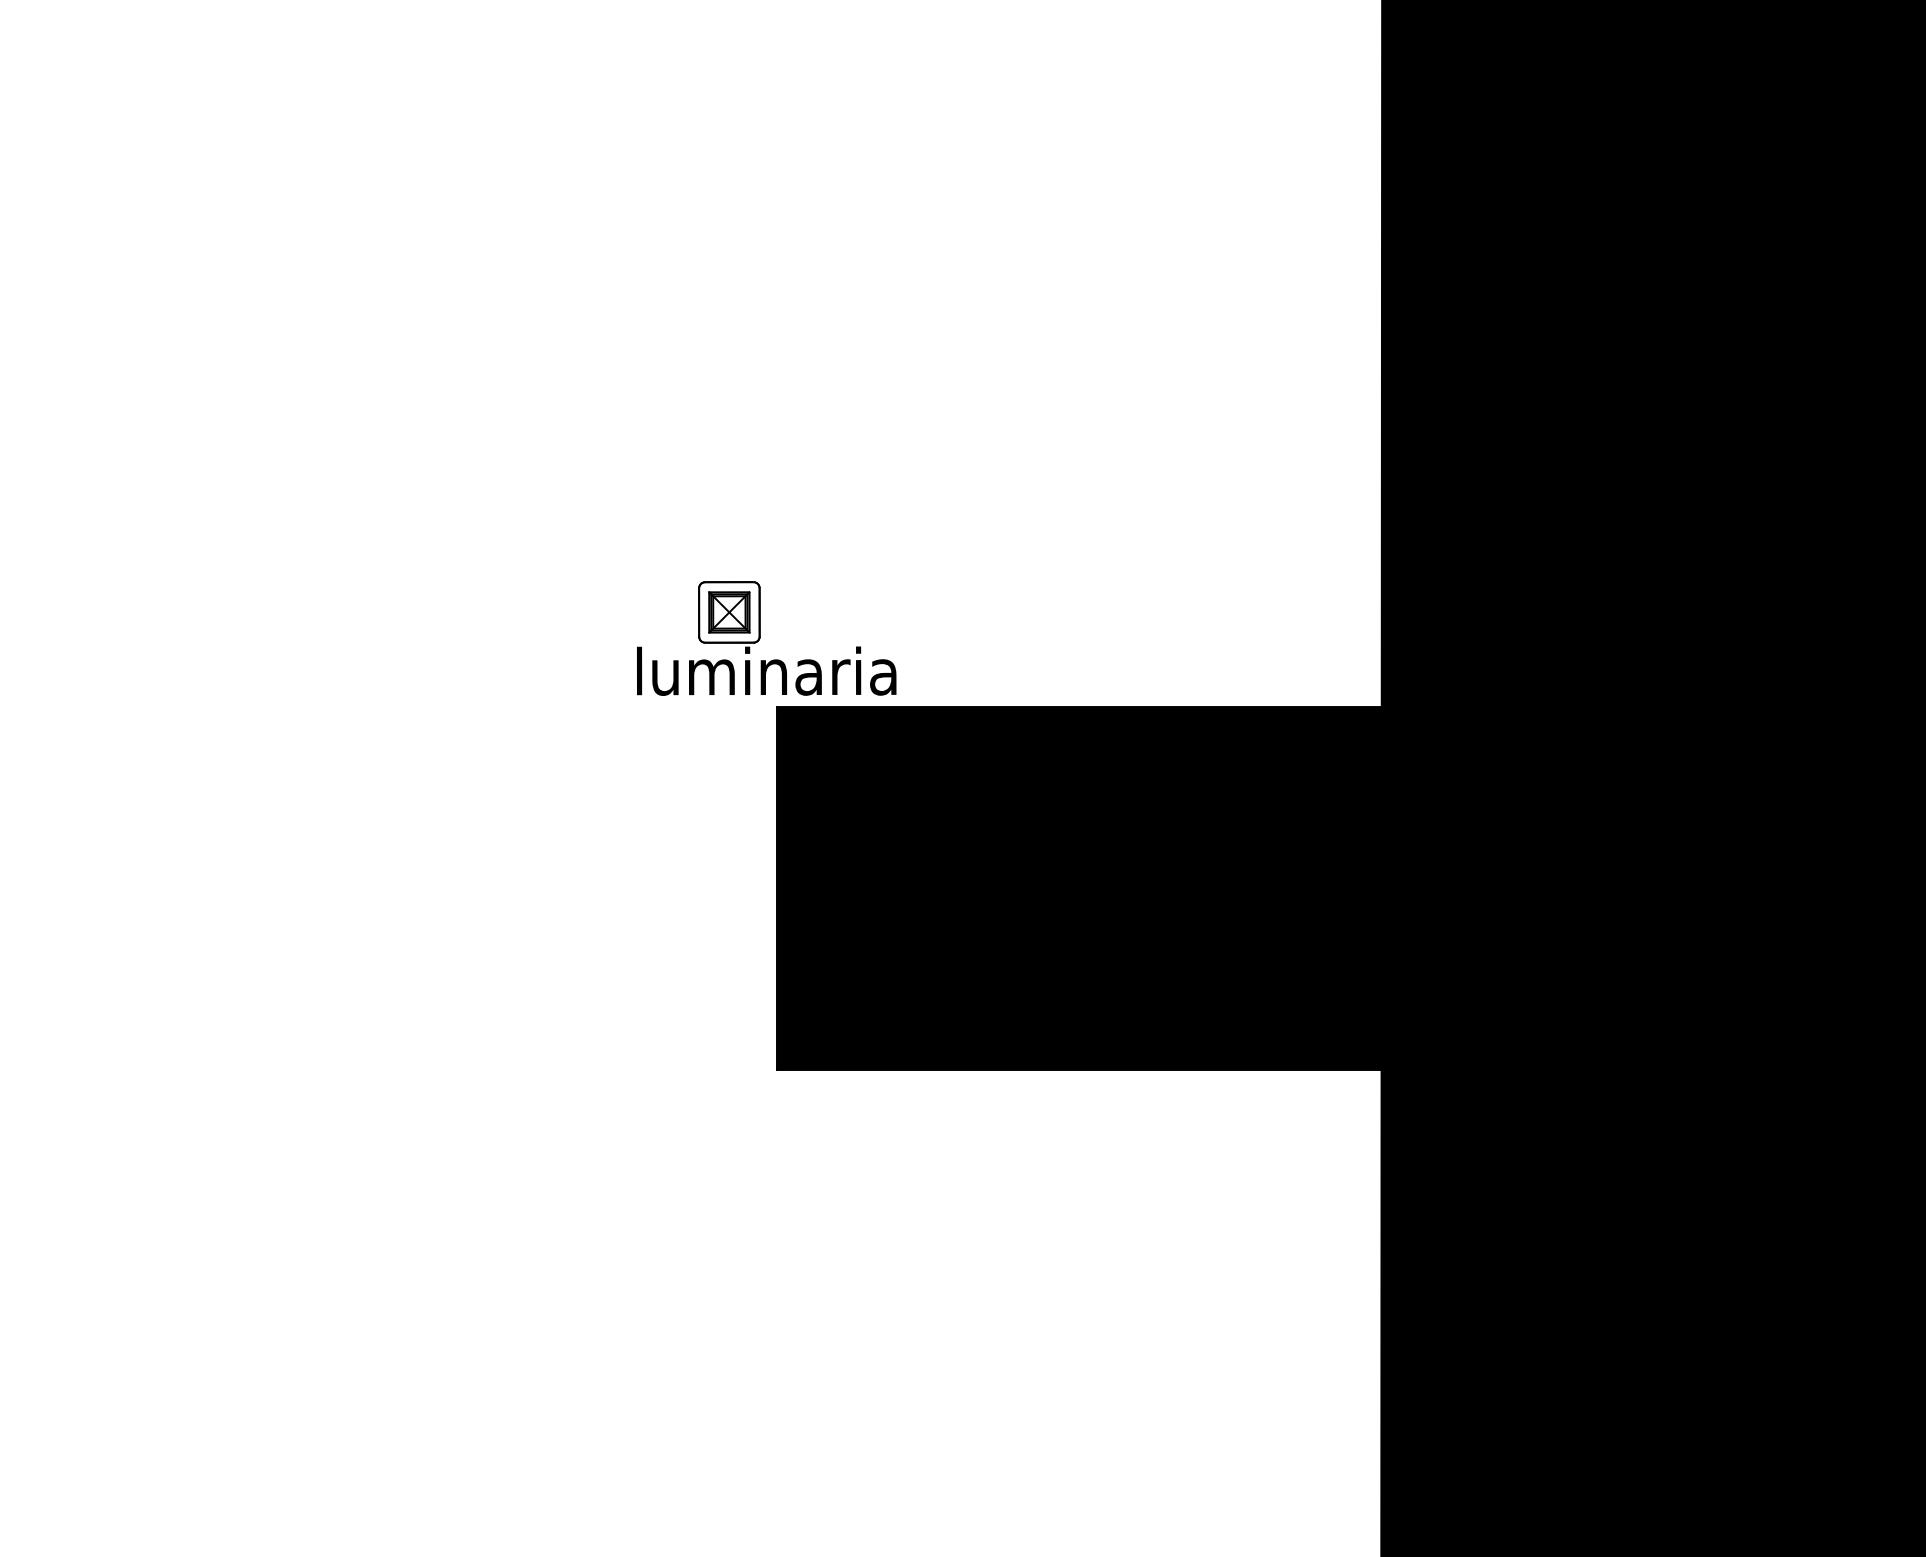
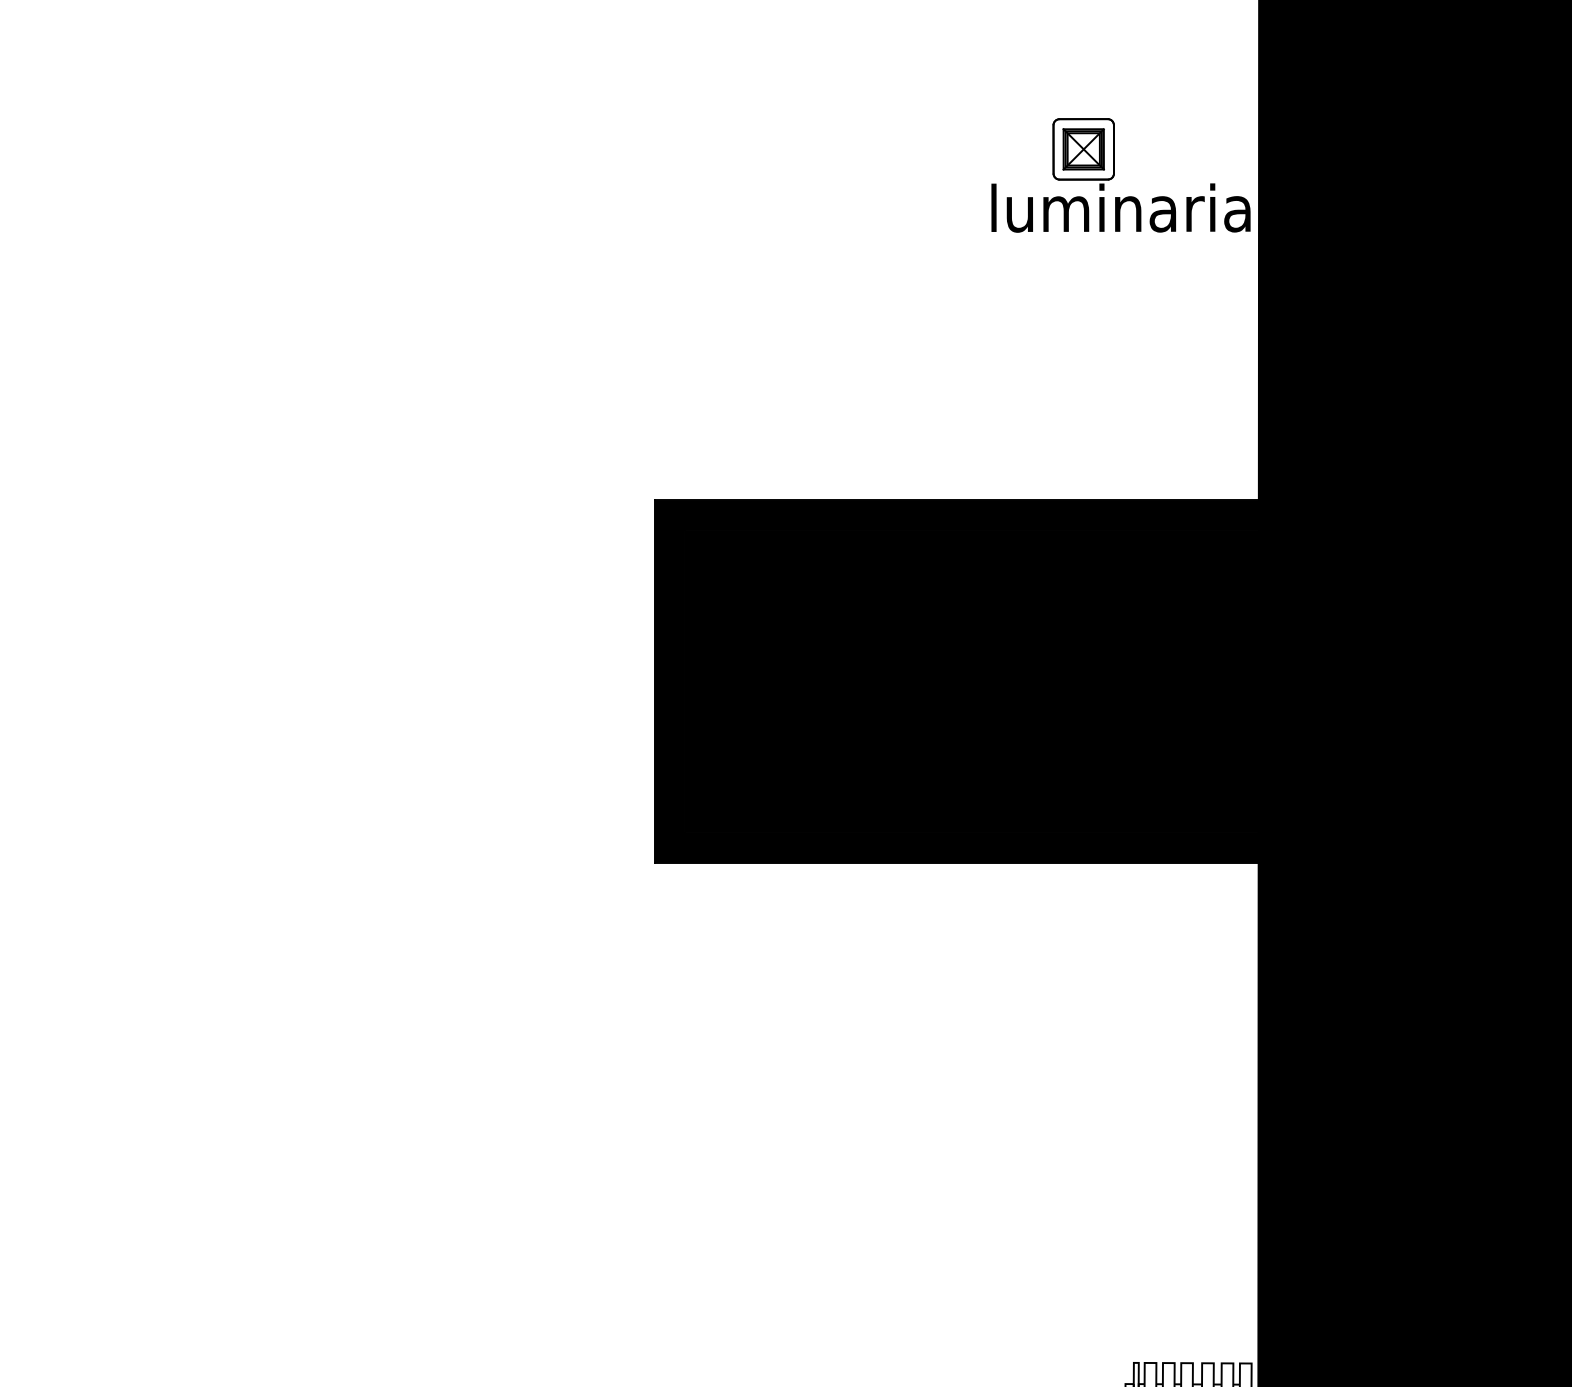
part: (766, 638) -> (1120, 175), moved

